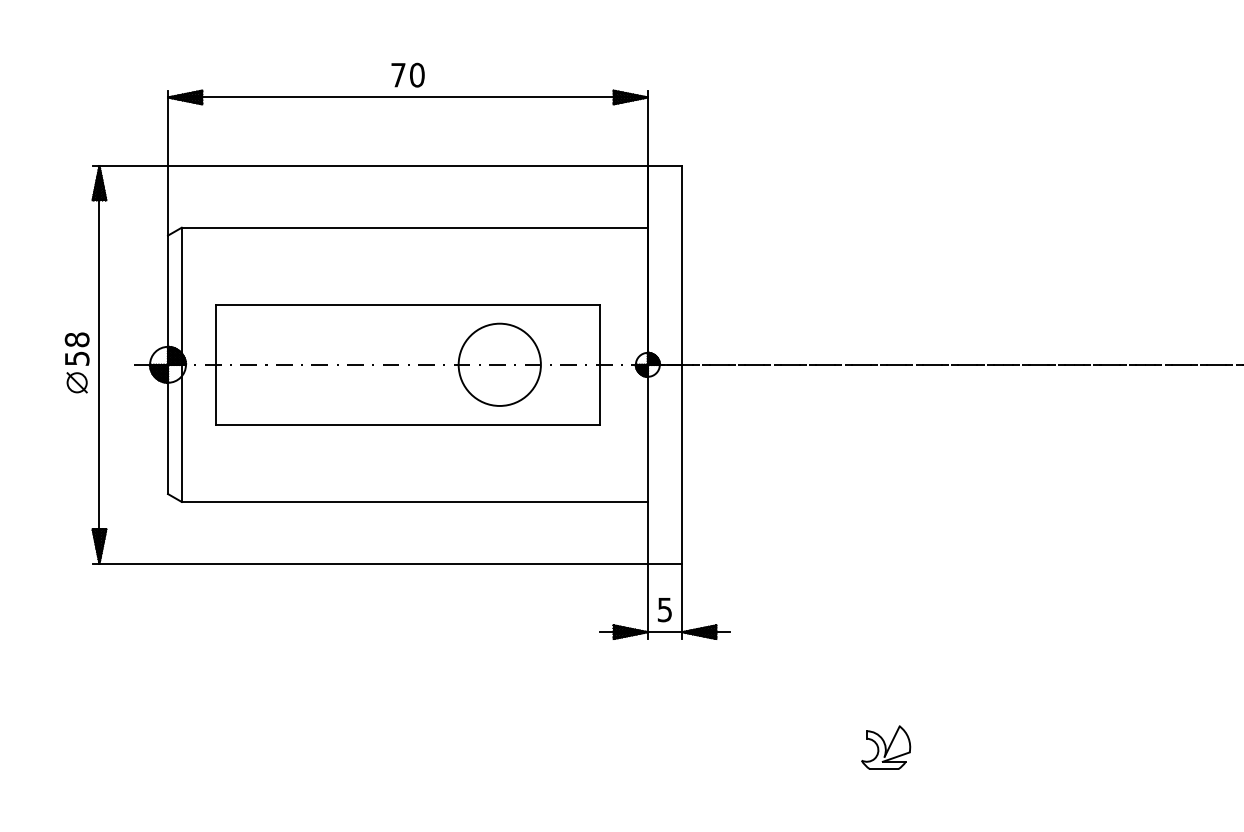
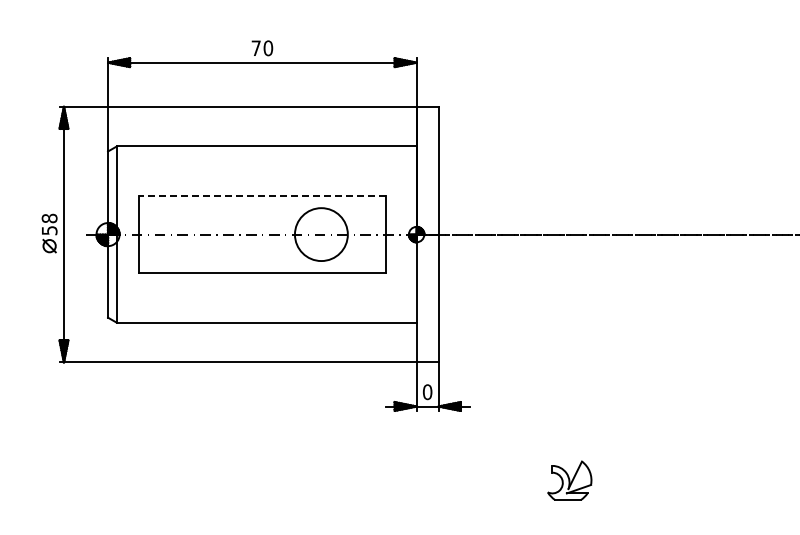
line: (406, 305) -> (261, 196), solid -> dashed
text: (664, 610) -> (427, 392), 5 -> 0
part: (885, 747) -> (569, 480), size x1.4

